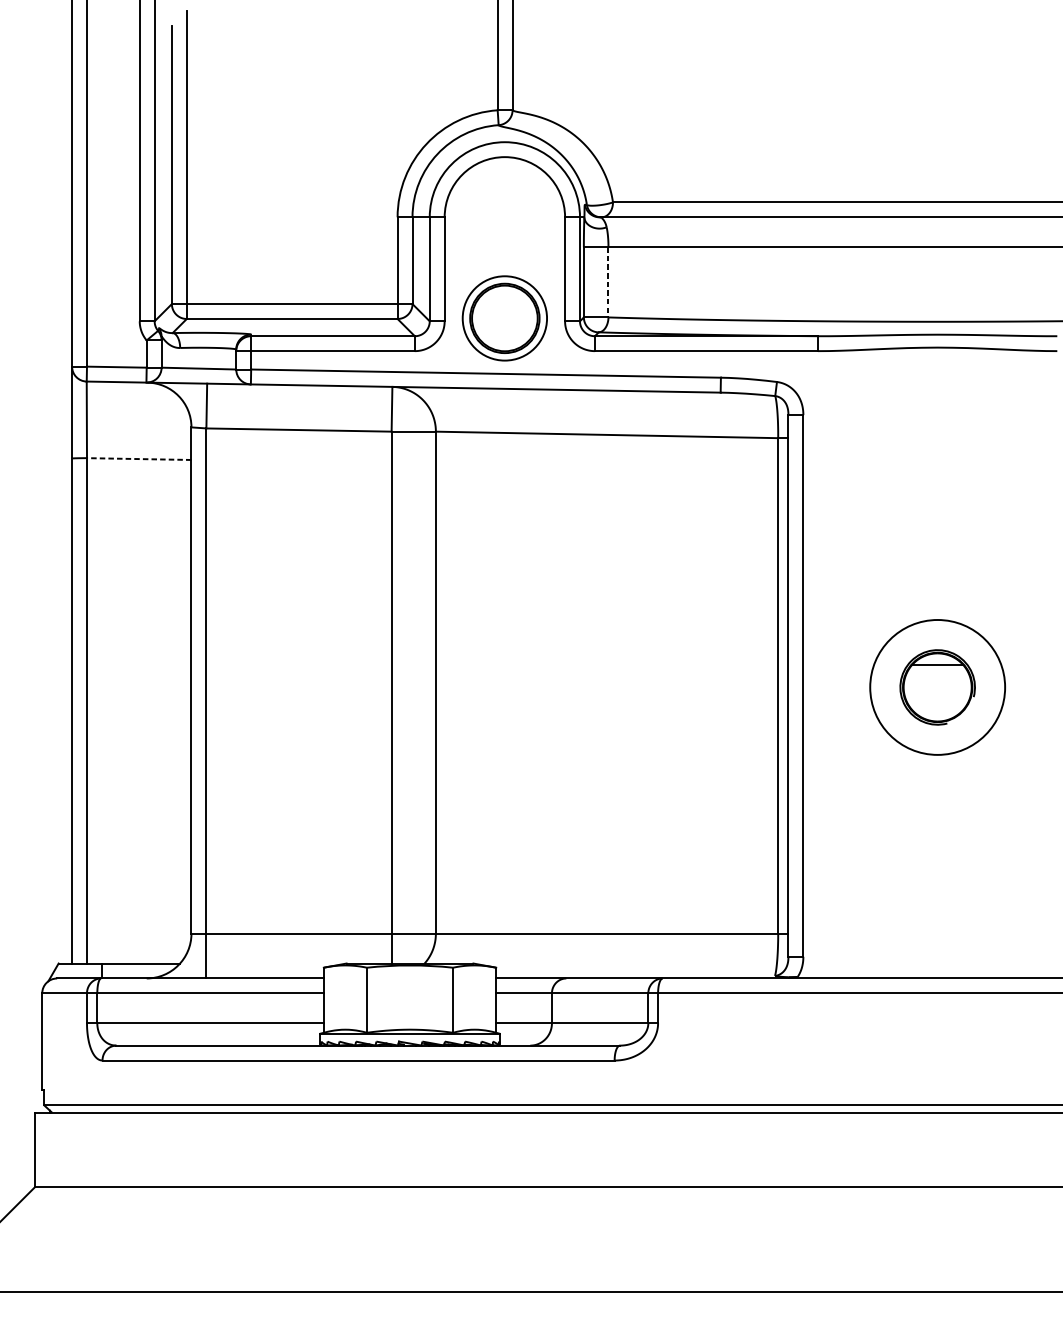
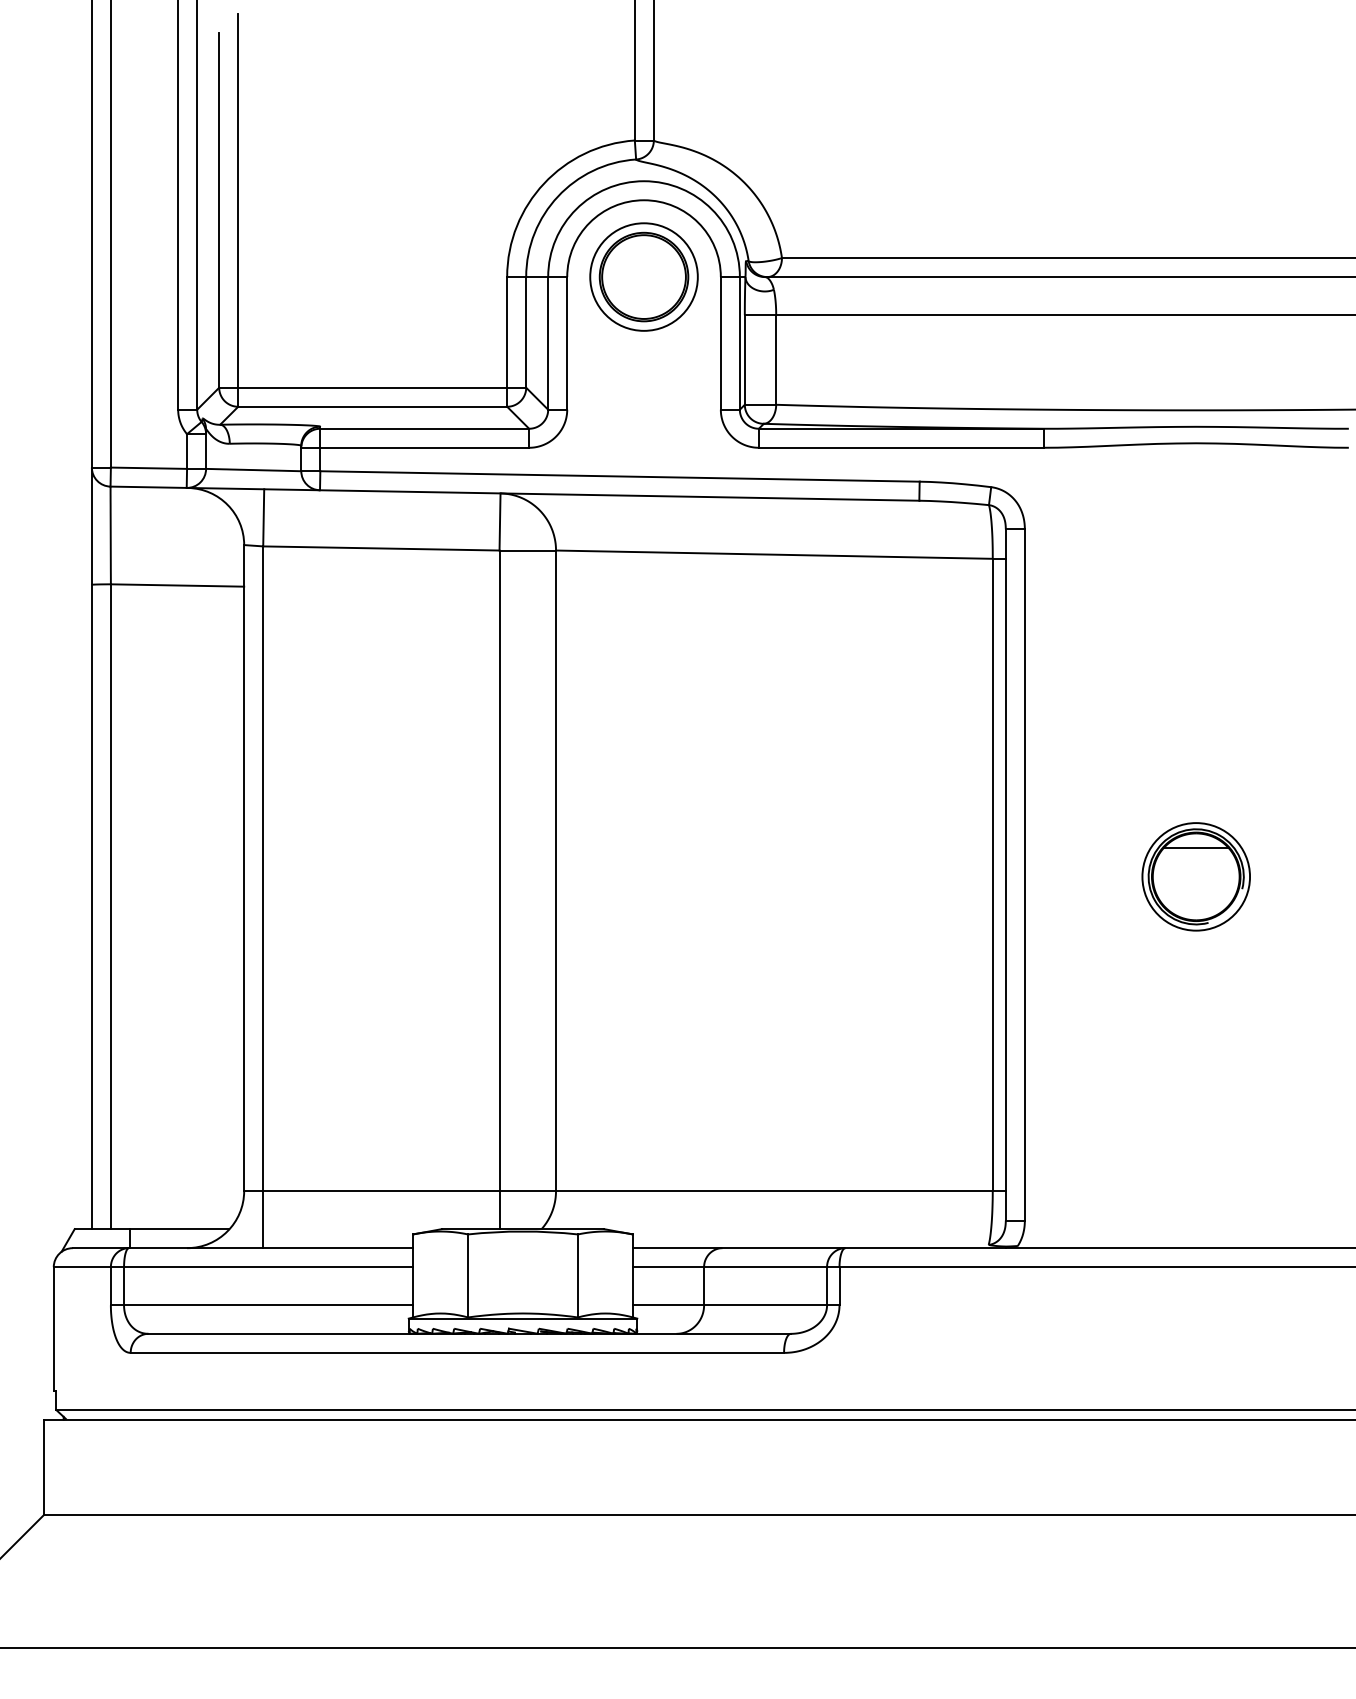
line: (608, 281) -> (776, 359), dashed -> solid
part: (504, 317) -> (643, 276), moved
line: (139, 459) -> (177, 585), dashed -> solid
circle: (937, 687) -> (1196, 876), size x0.62

